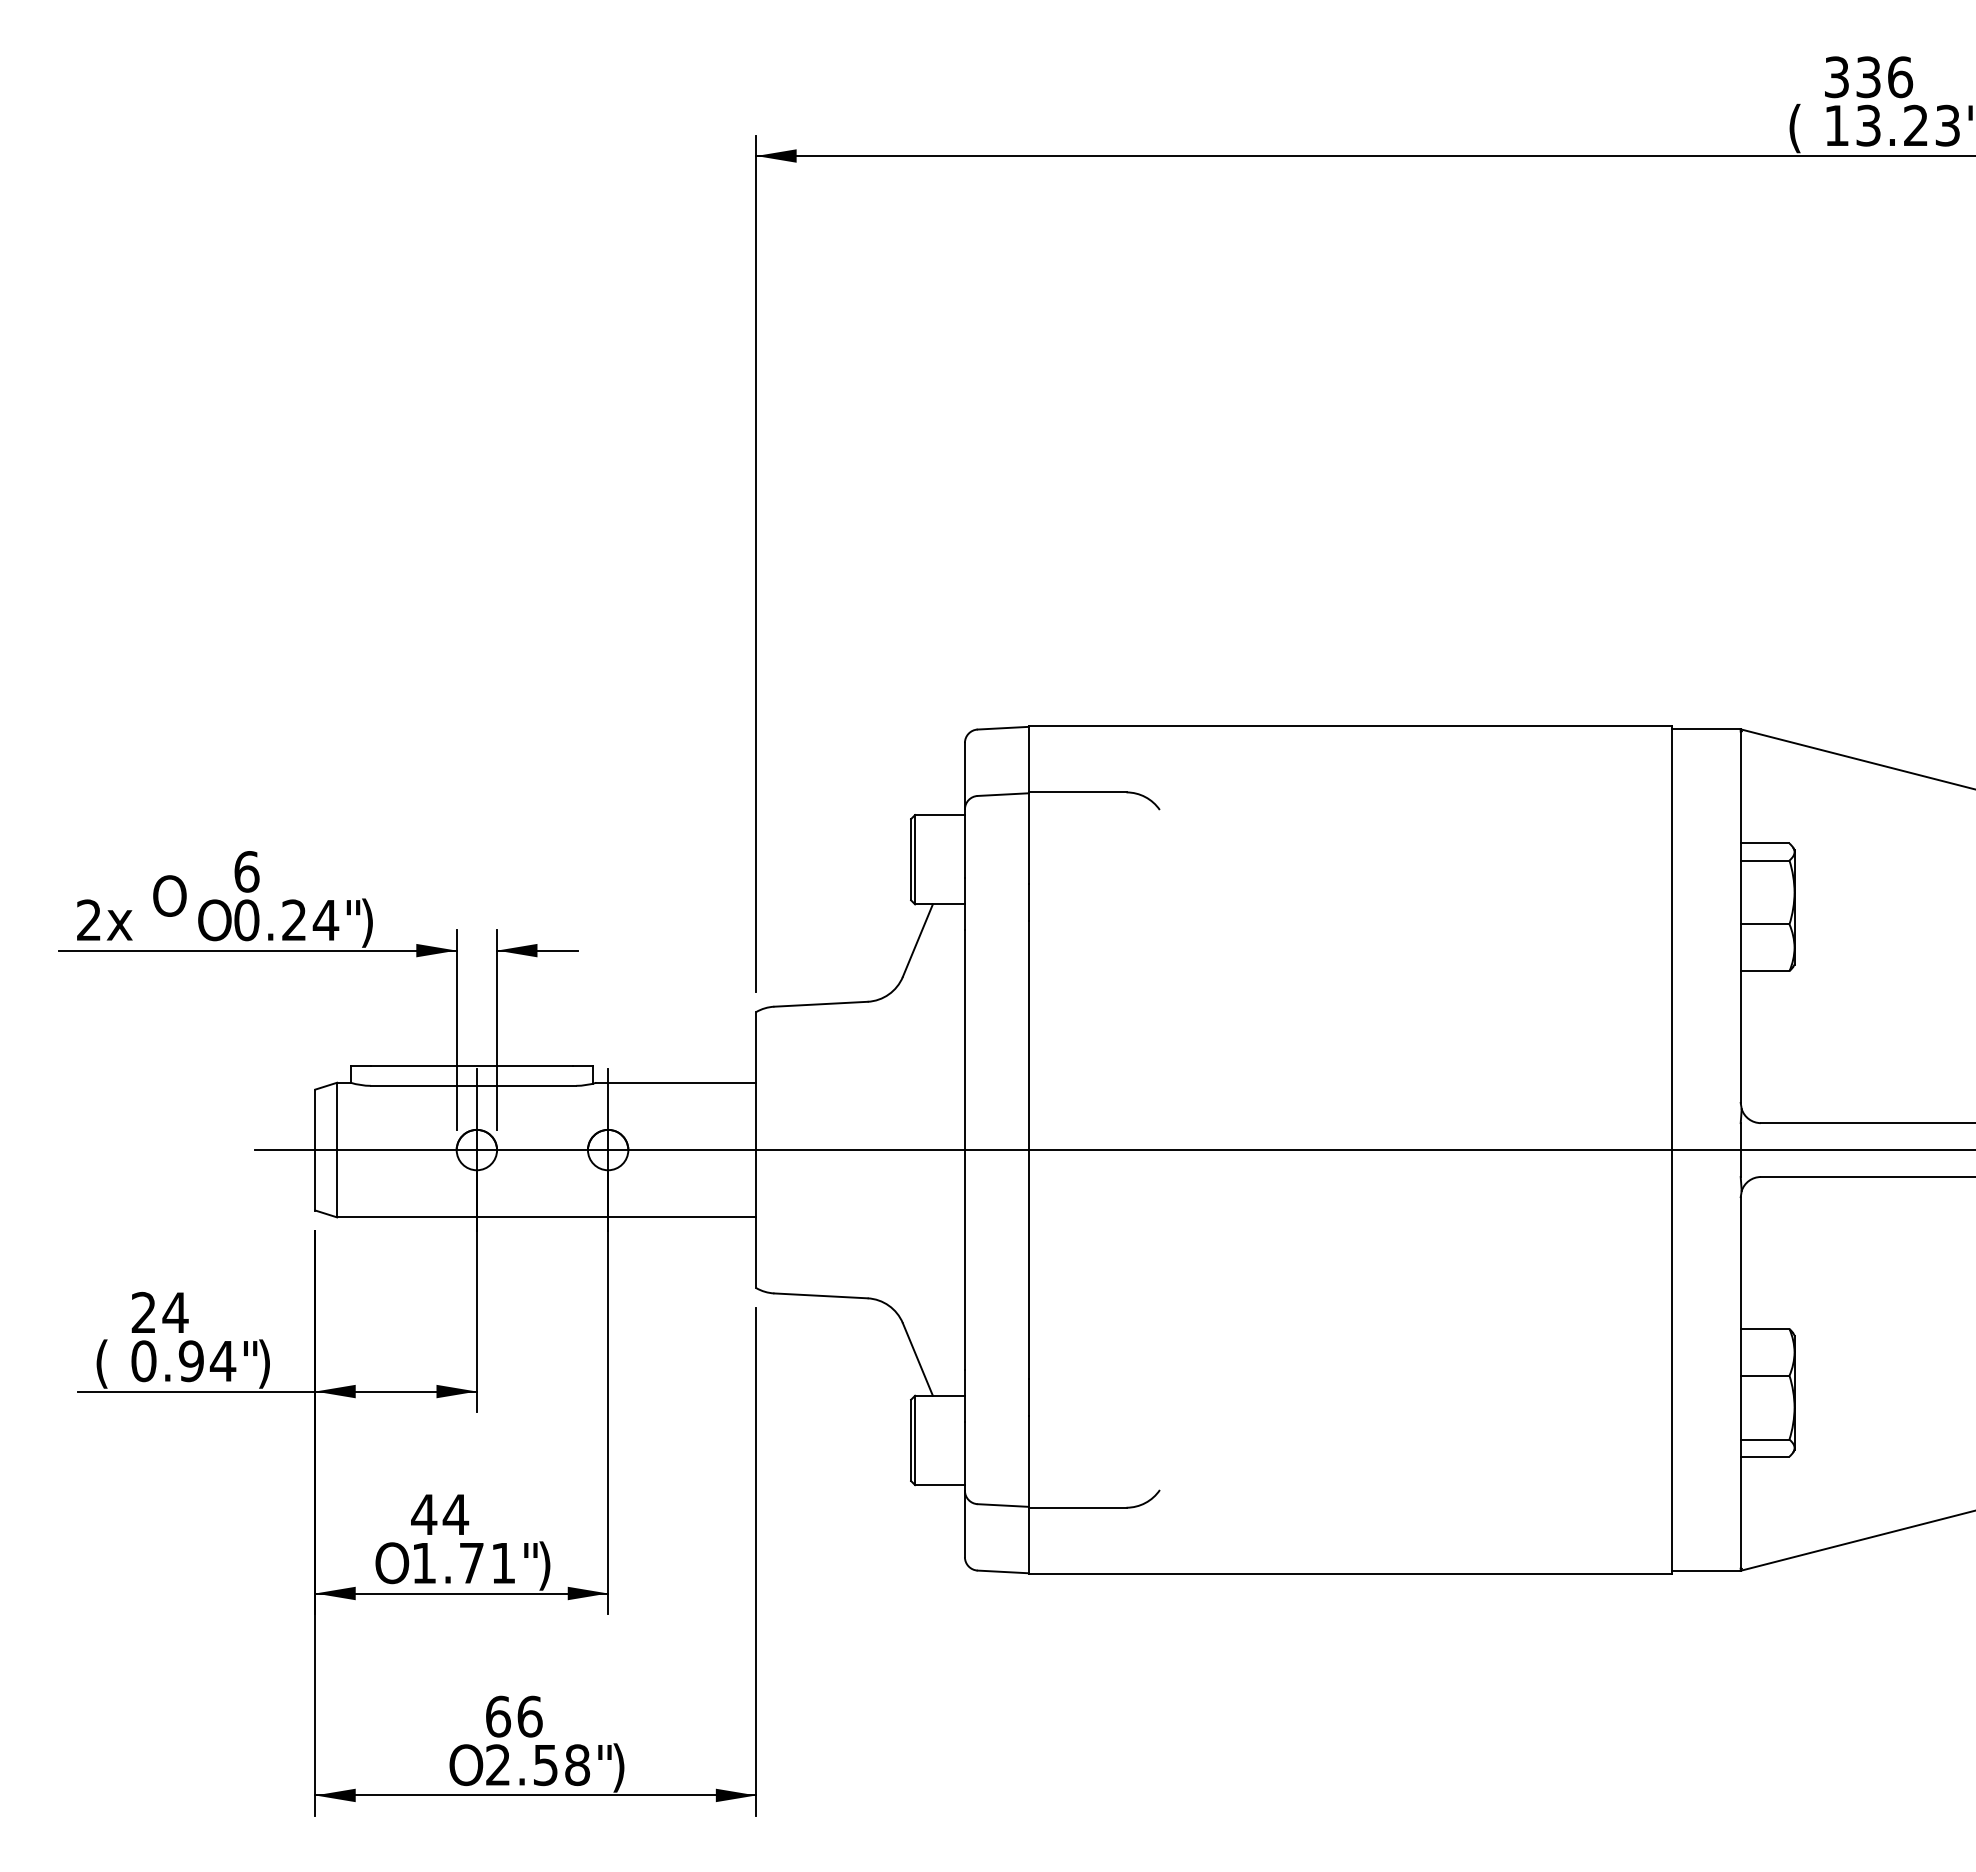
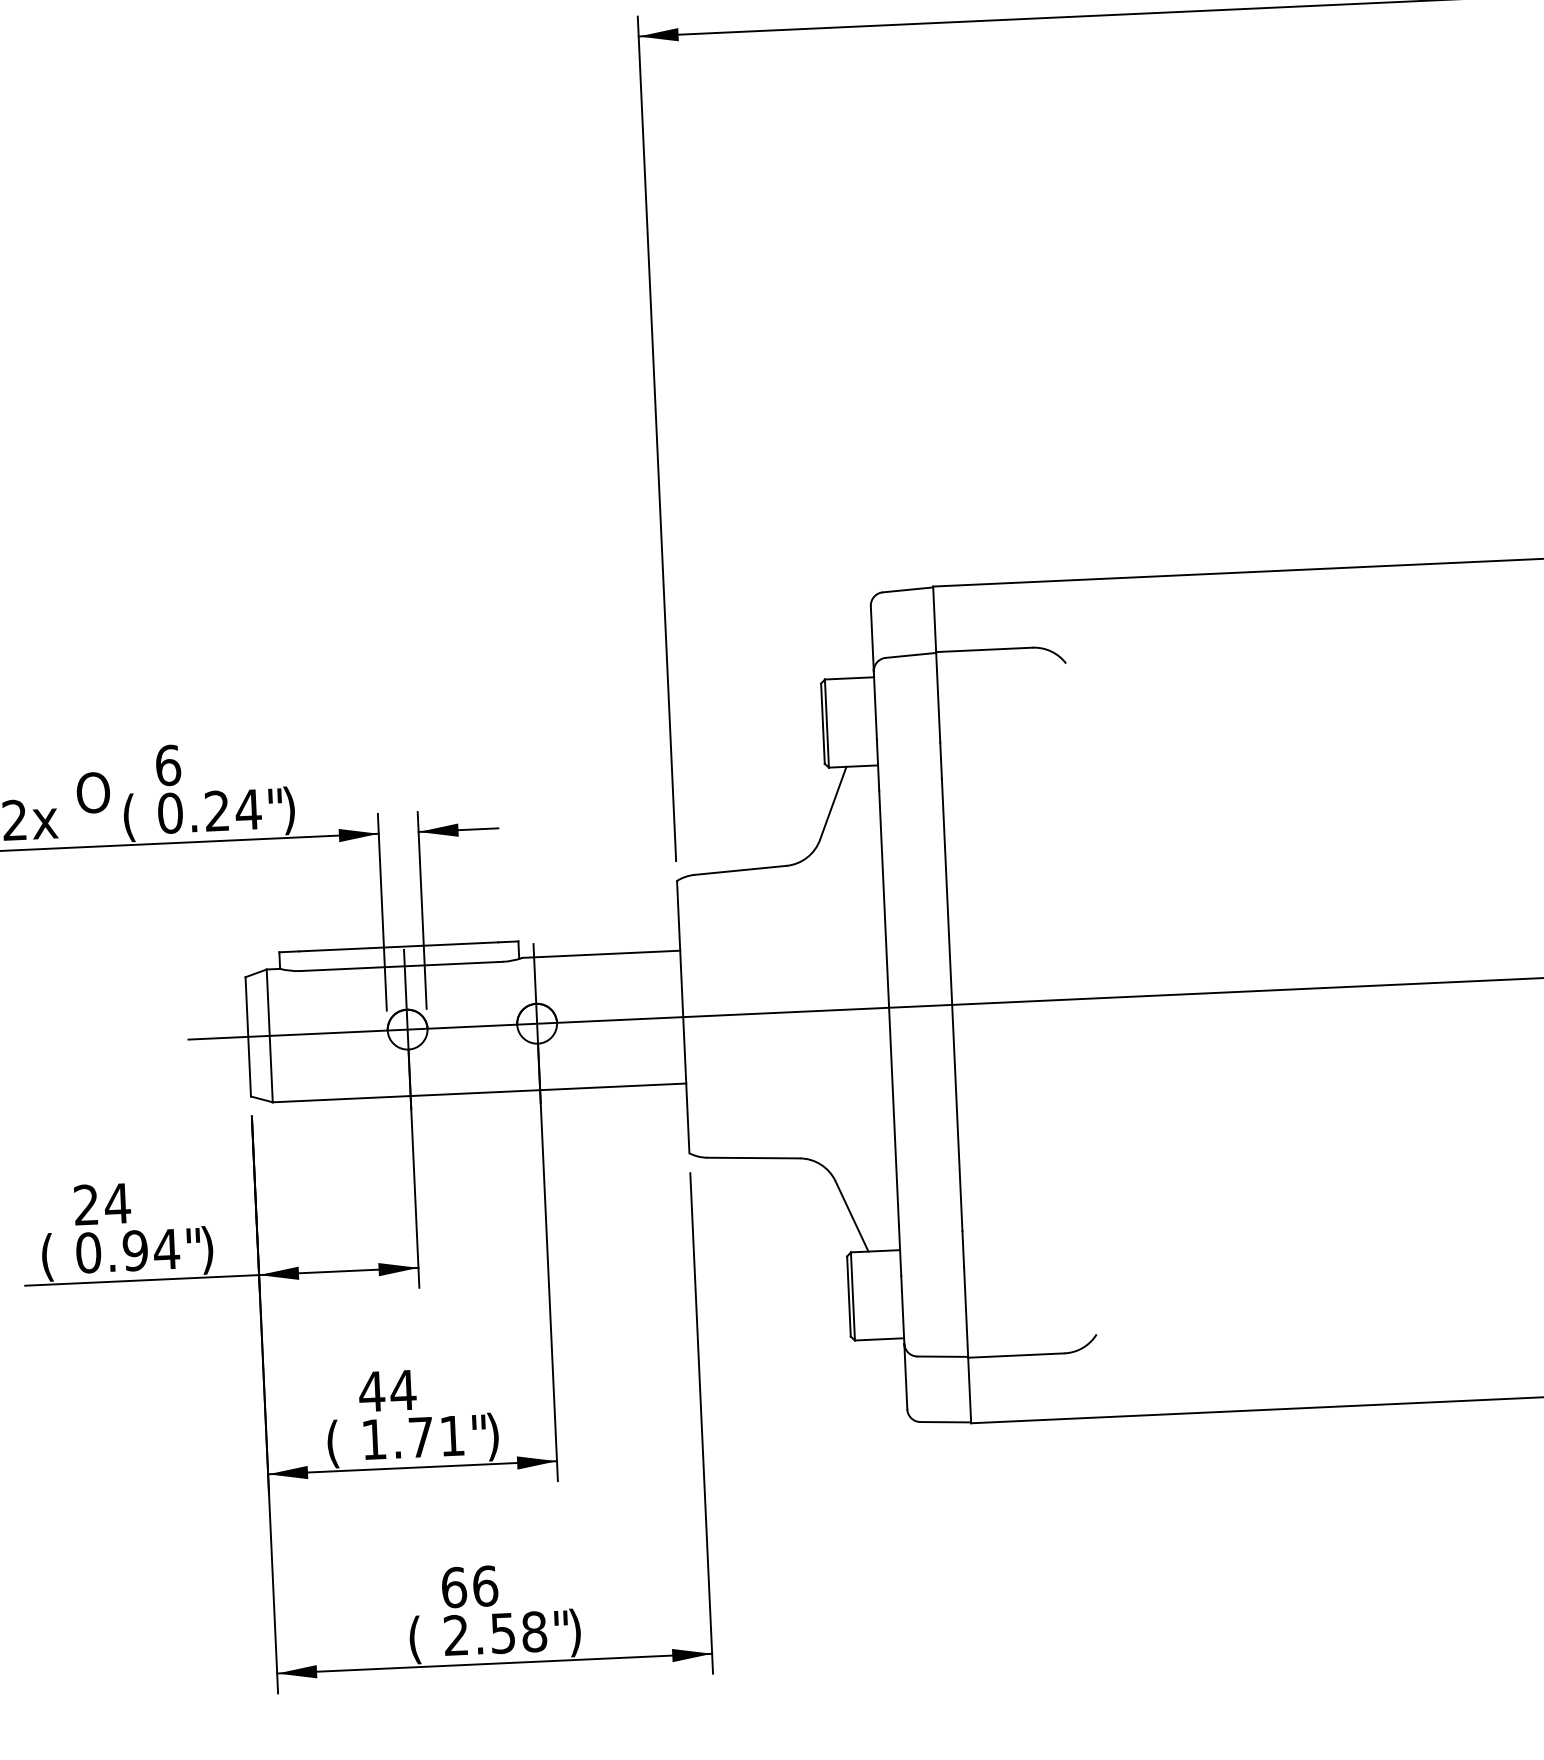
text: (214, 922) -> (138, 816), O -> (
text: (392, 1565) -> (342, 1443), O -> (
text: (466, 1767) -> (425, 1639), O -> (

